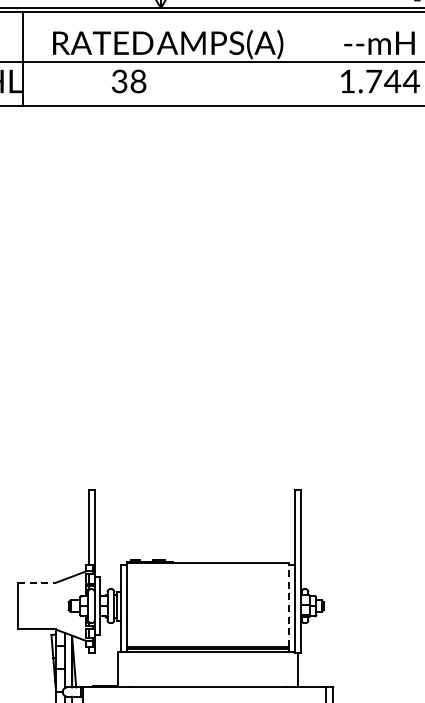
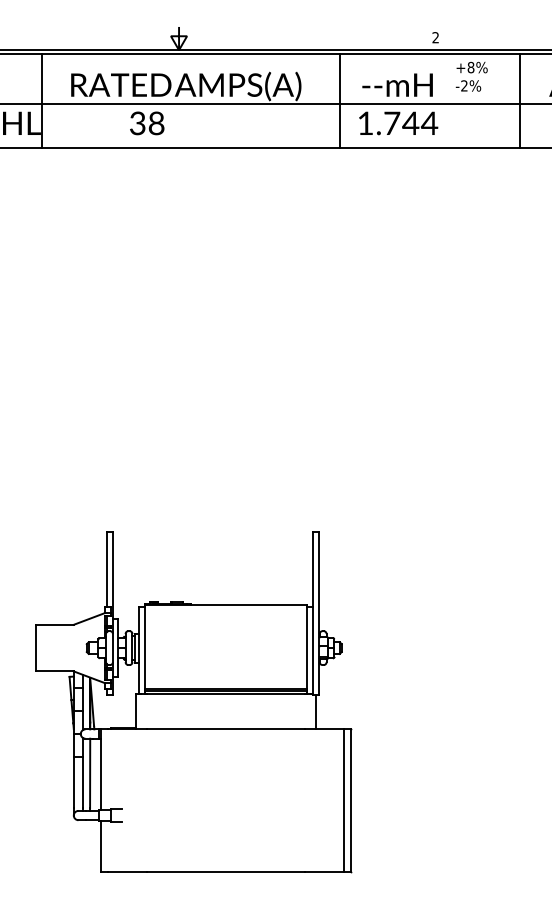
line: (321, 58) -> (339, 100), added
line: (36, 582) -> (54, 624), dashed -> solid
line: (289, 605) -> (307, 647), dashed -> solid

